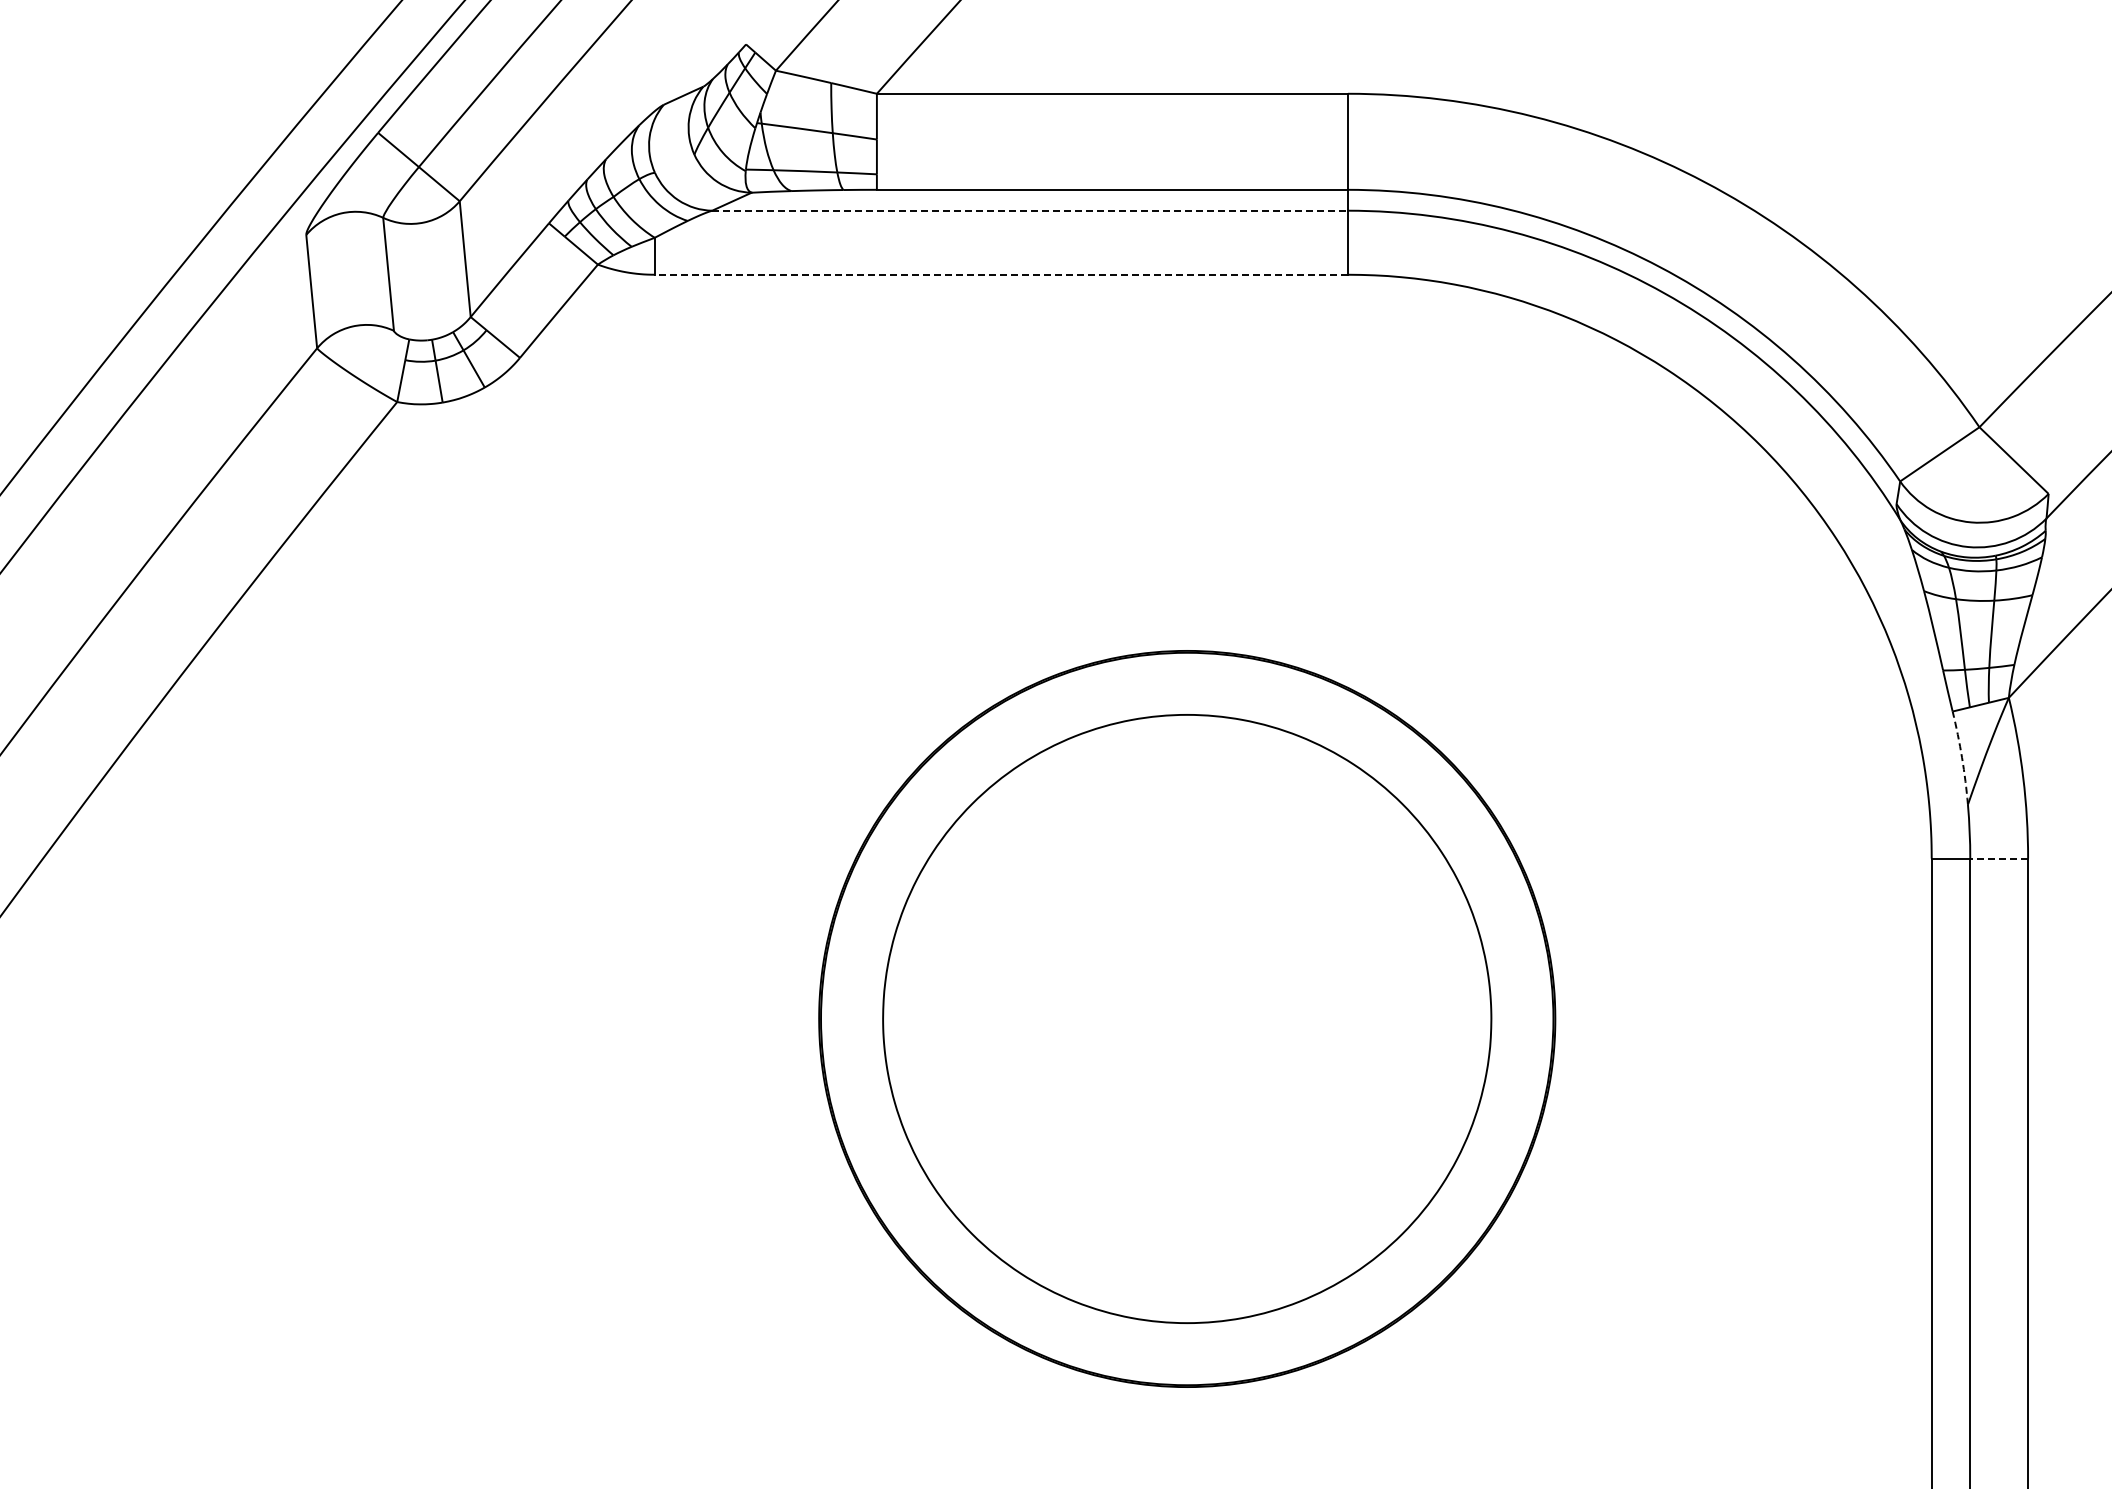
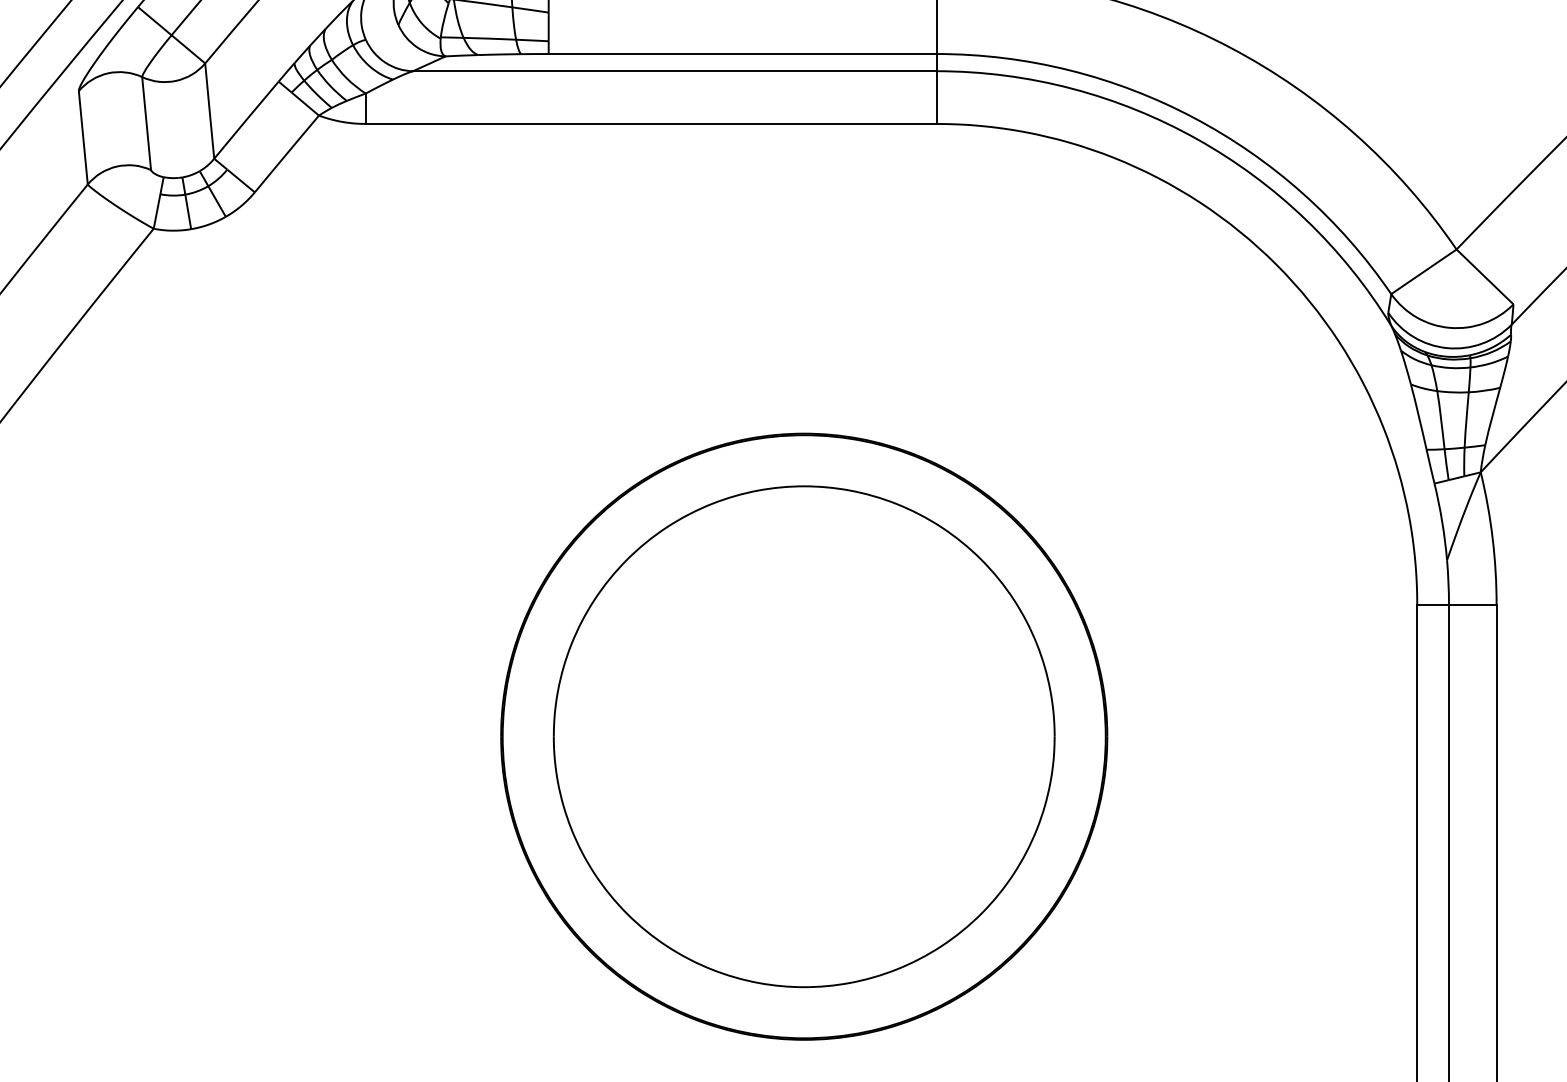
line: (1030, 210) -> (675, 71), dashed -> solid
line: (1001, 274) -> (651, 123), dashed -> solid
arc: (1962, 757) -> (1442, 521), dashed -> solid
line: (1999, 858) -> (1473, 604), dashed -> solid

